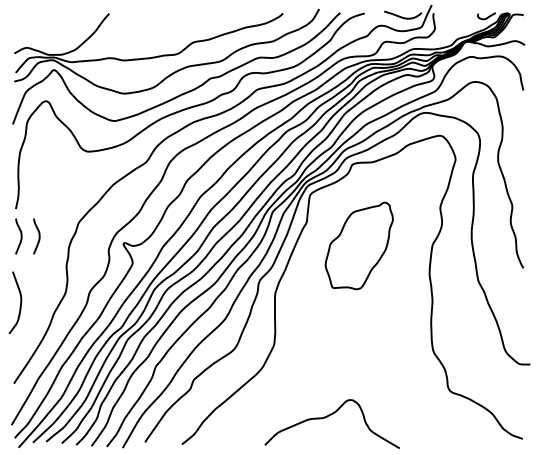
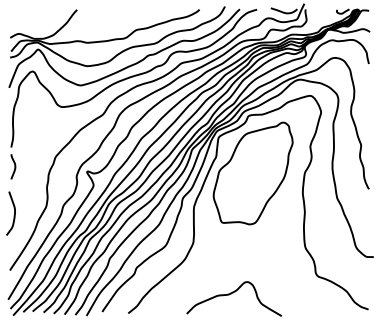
curve: (38, 236) -> (27, 166), removed
part: (359, 245) -> (253, 173), size x1.67

